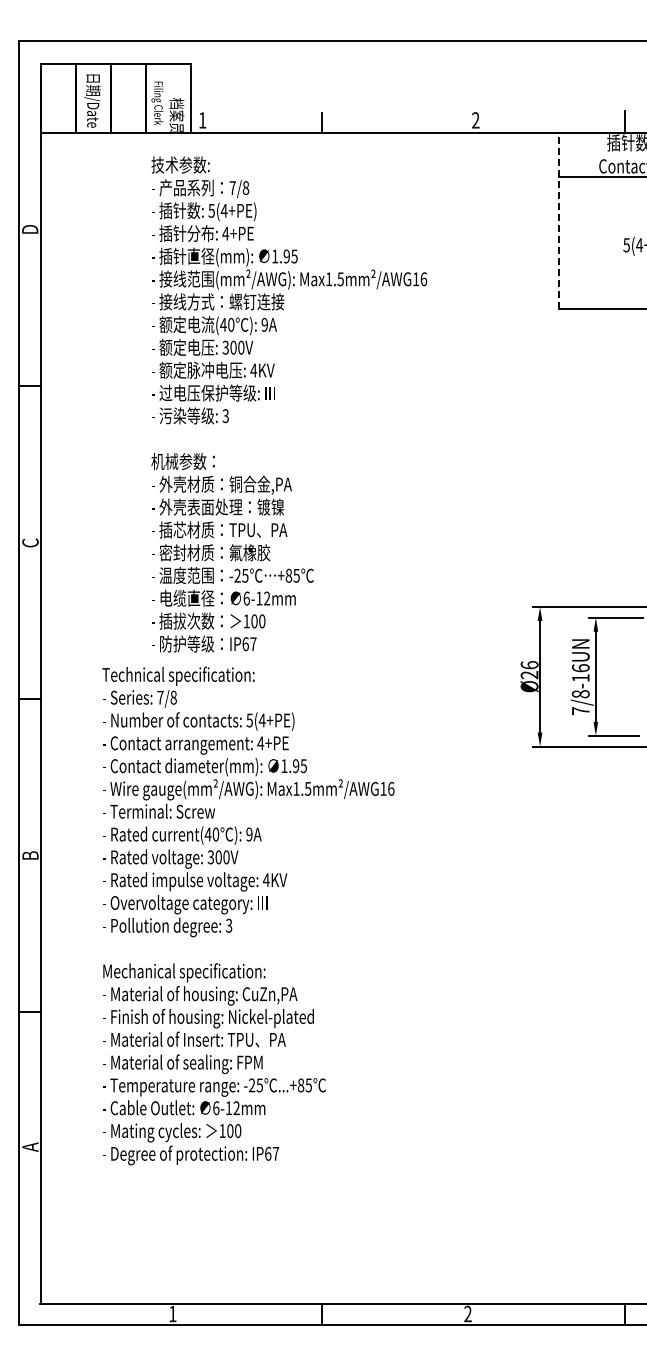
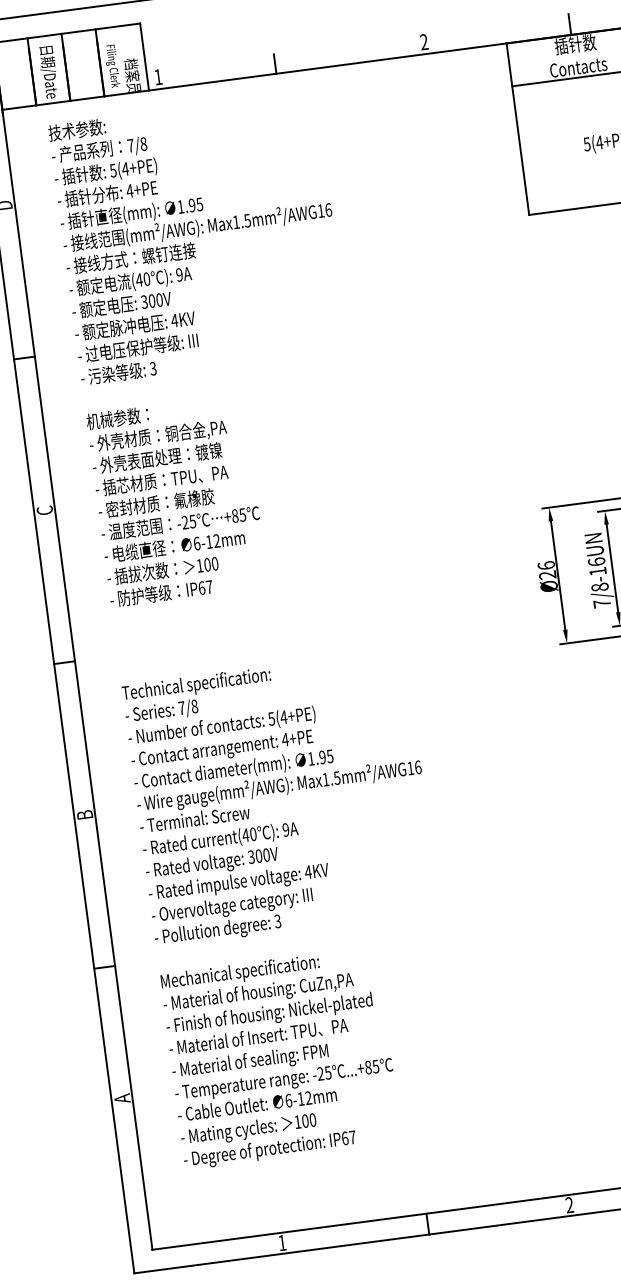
line: (558, 220) -> (517, 128), dashed -> solid
text: (289, 404) -> (213, 349), moved
text: (248, 915) -> (295, 908), moved

